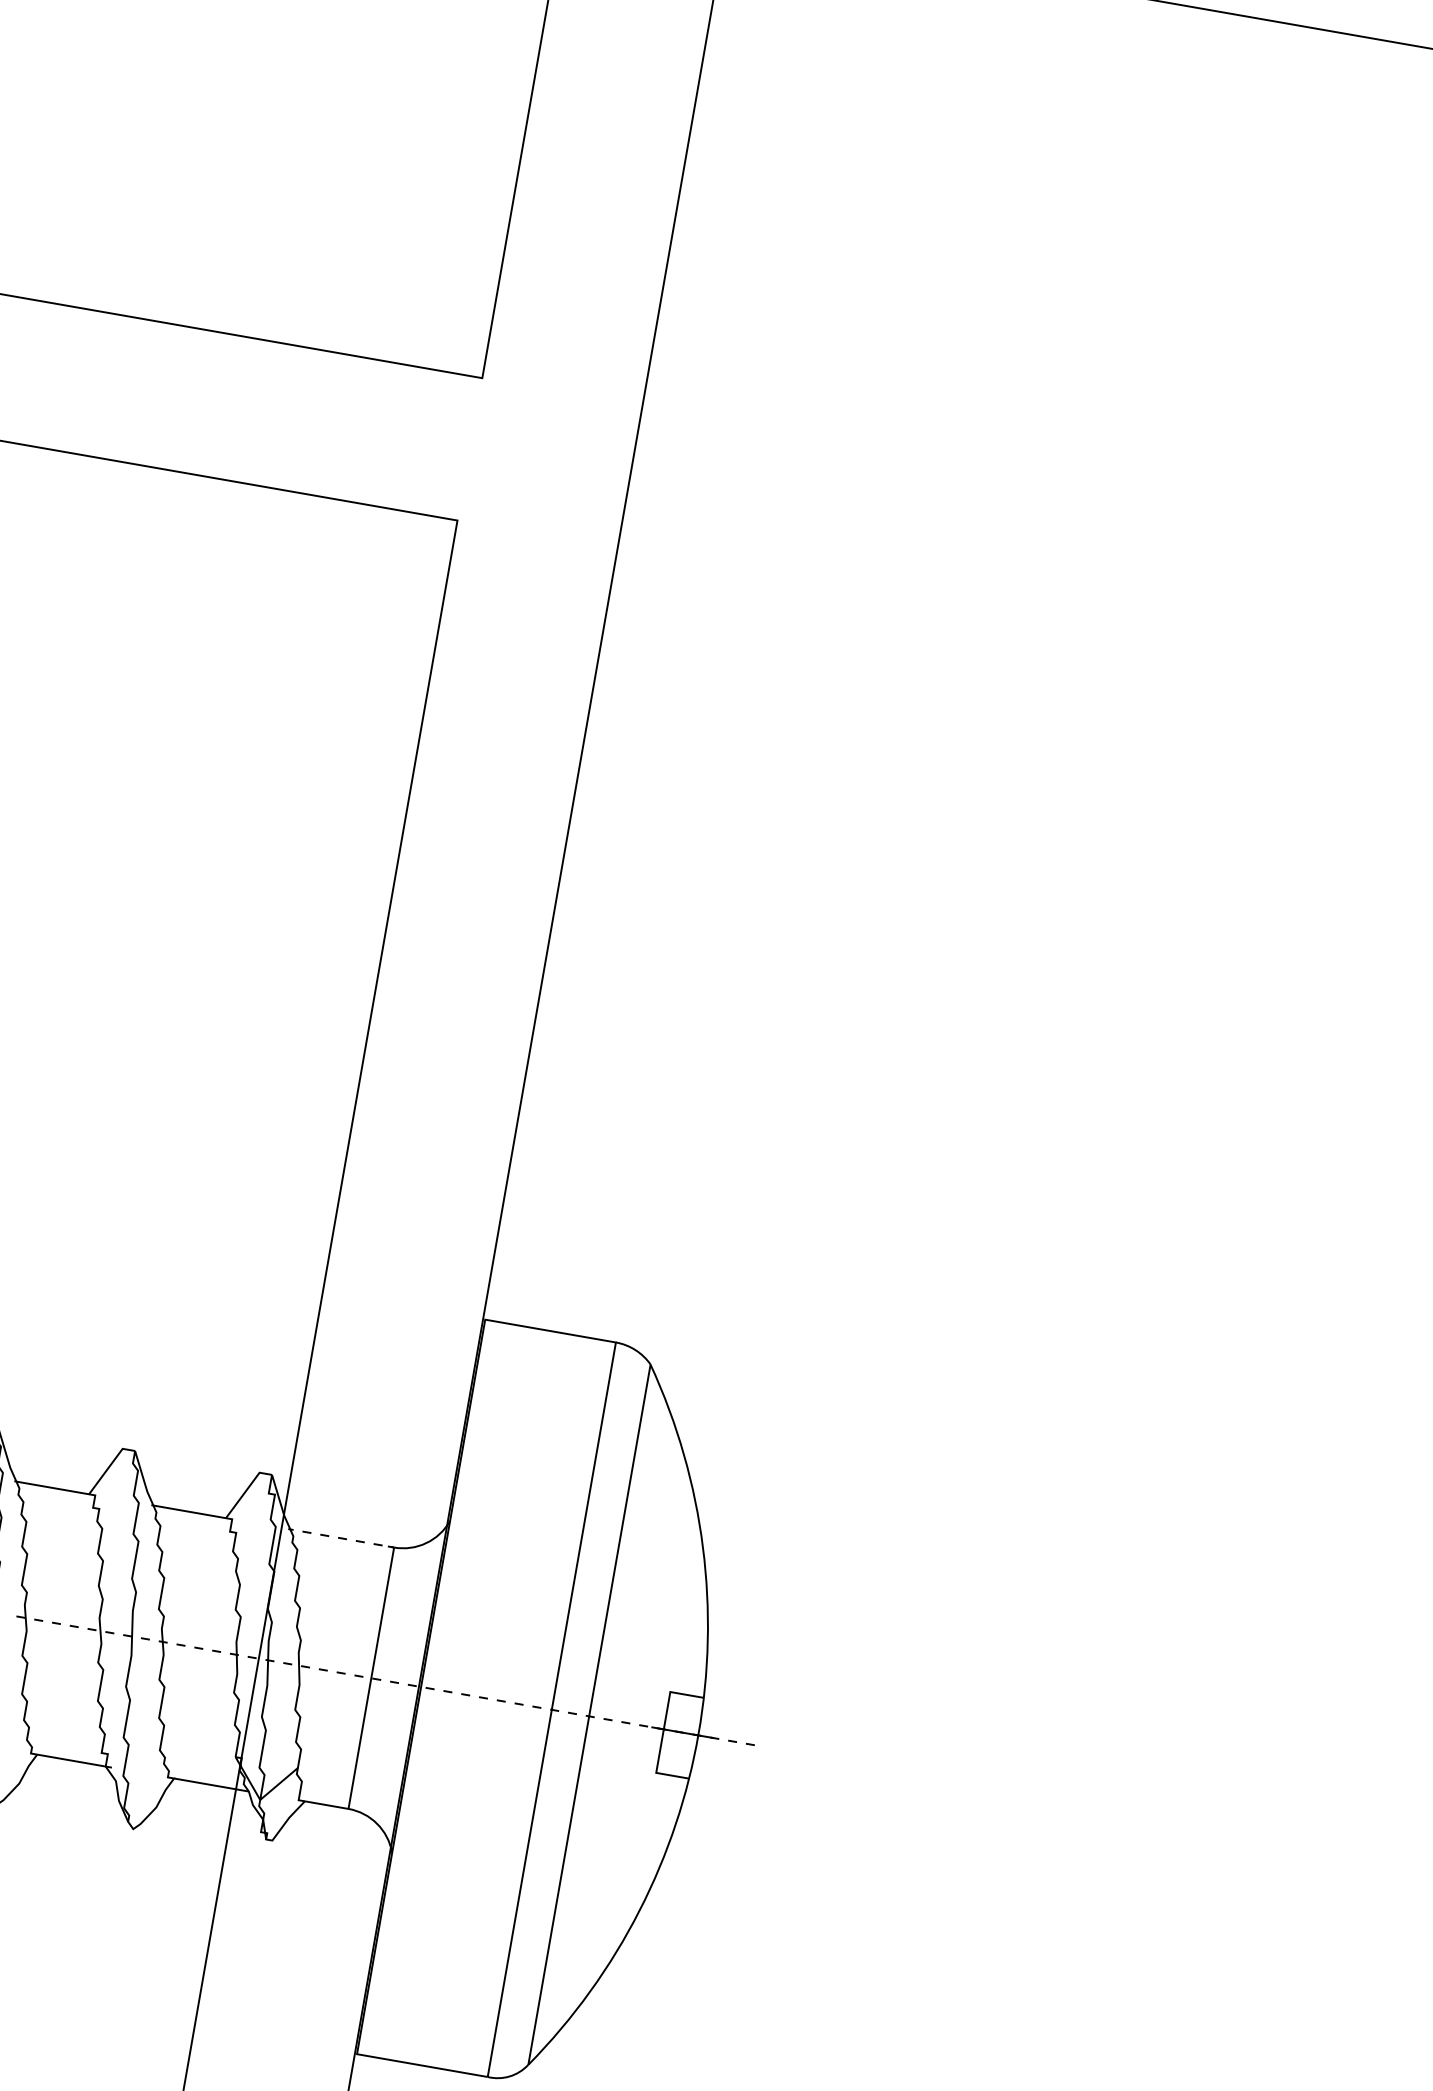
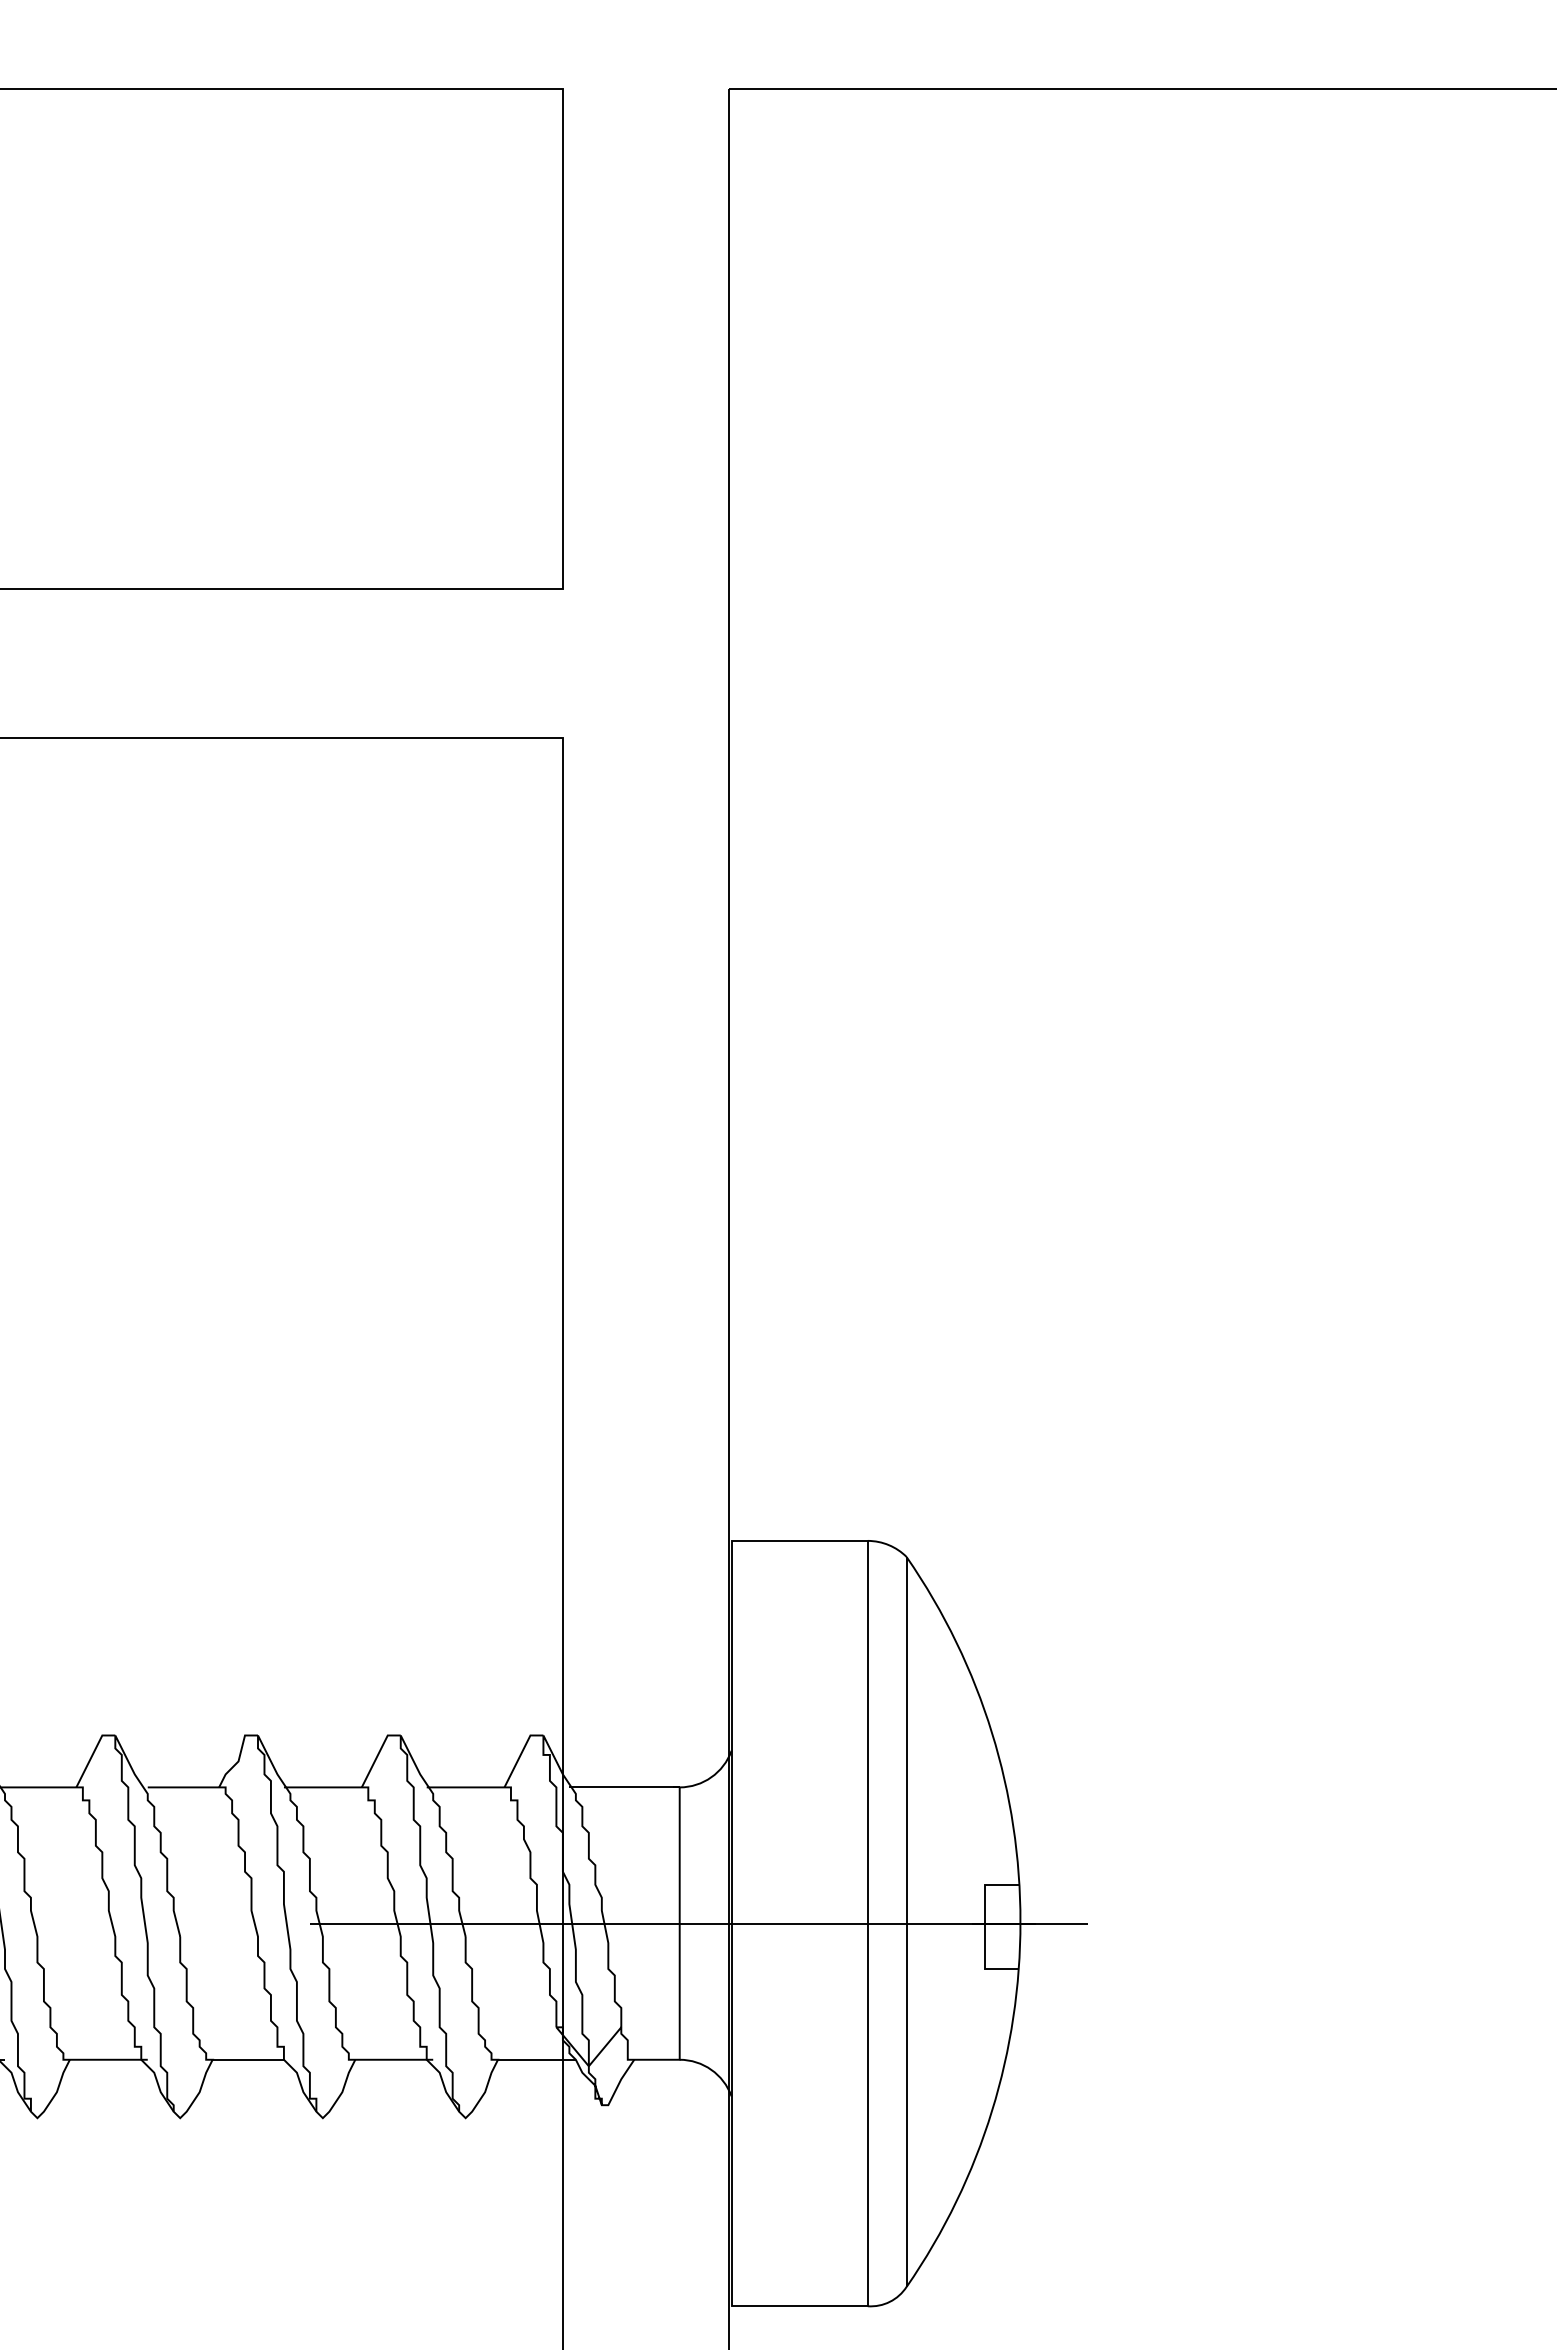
line: (344, 1539) -> (628, 1787), dashed -> solid
line: (390, 1681) -> (699, 1923), dashed -> solid

